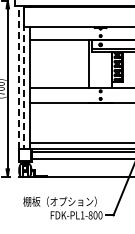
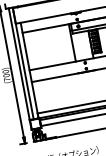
line: (18, 77) -> (18, 64), dashed -> solid
line: (24, 81) -> (24, 66), dashed -> solid

